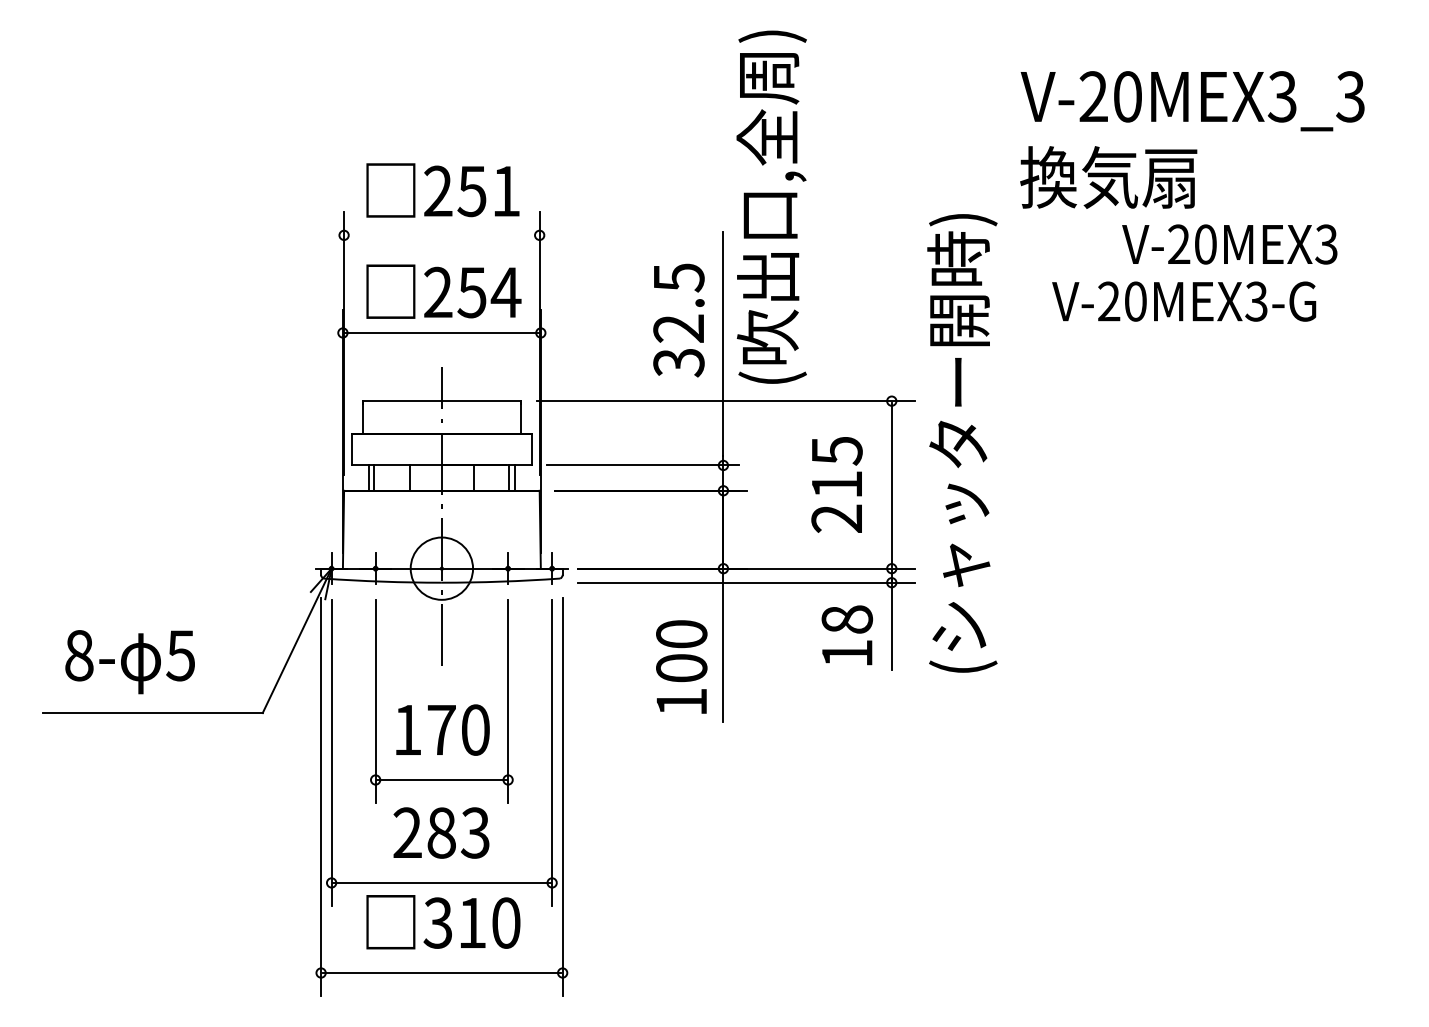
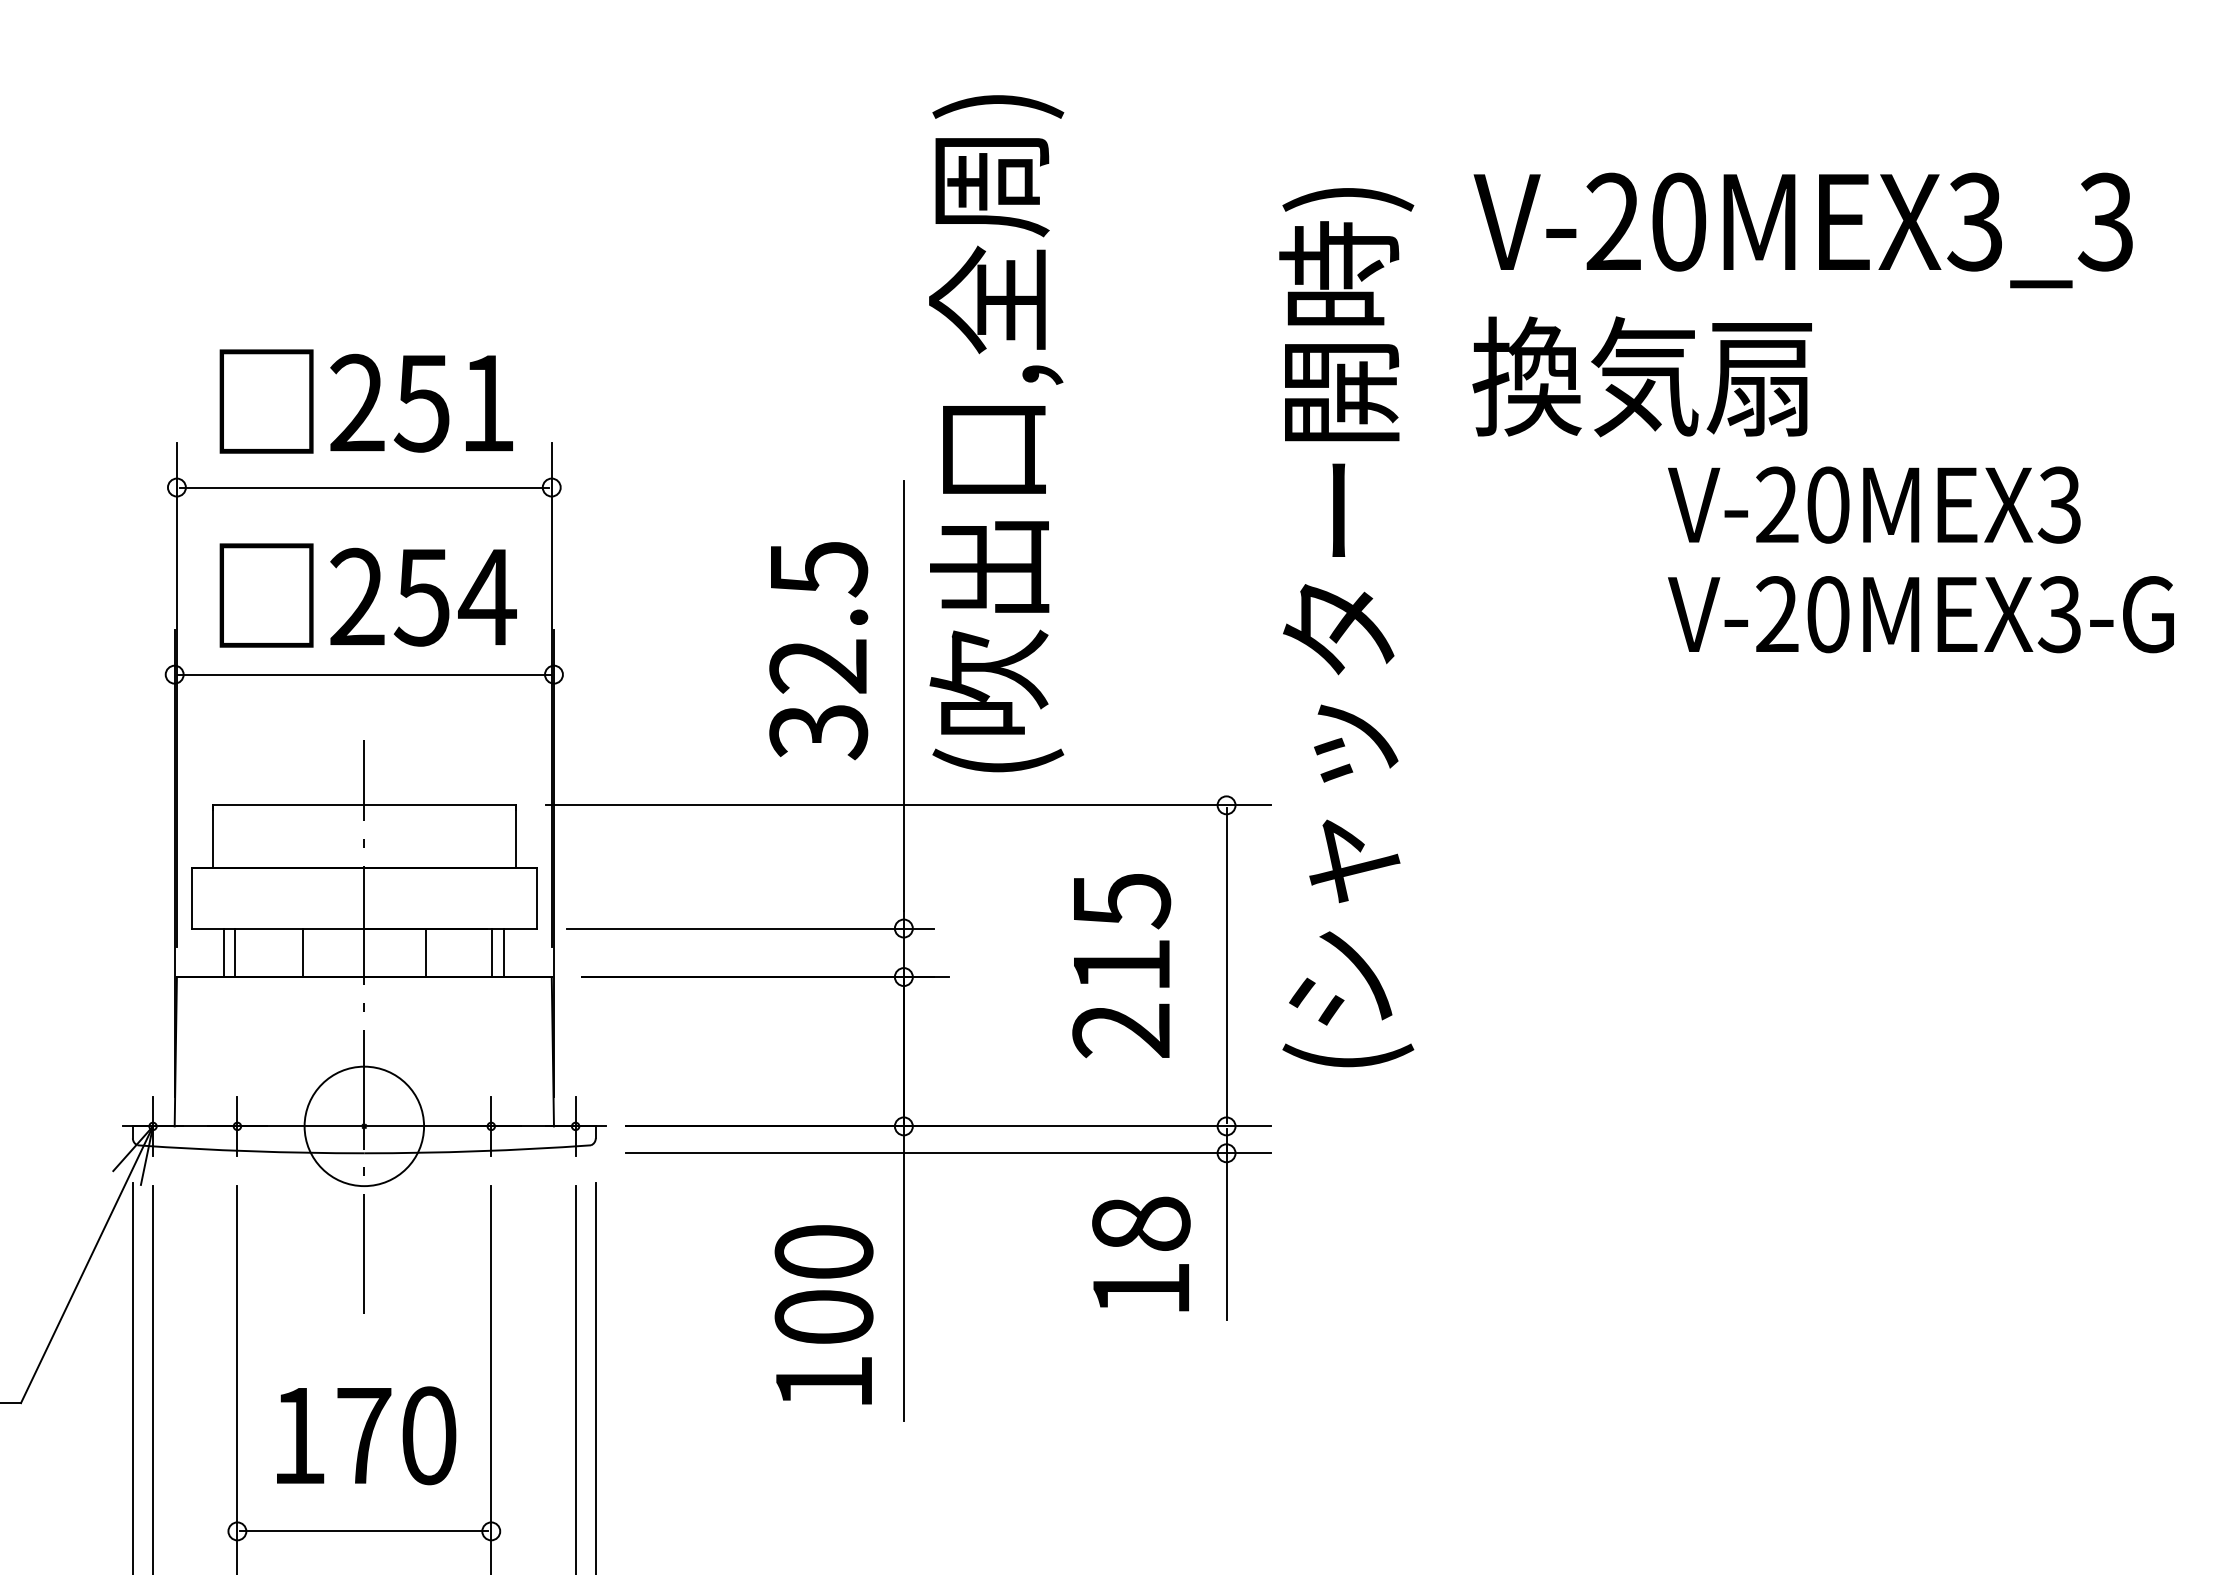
line: (441, 235) -> (363, 487), added
text: (1184, 301) -> (1921, 614), moved
text: (962, 443) -> (1346, 627), moved

